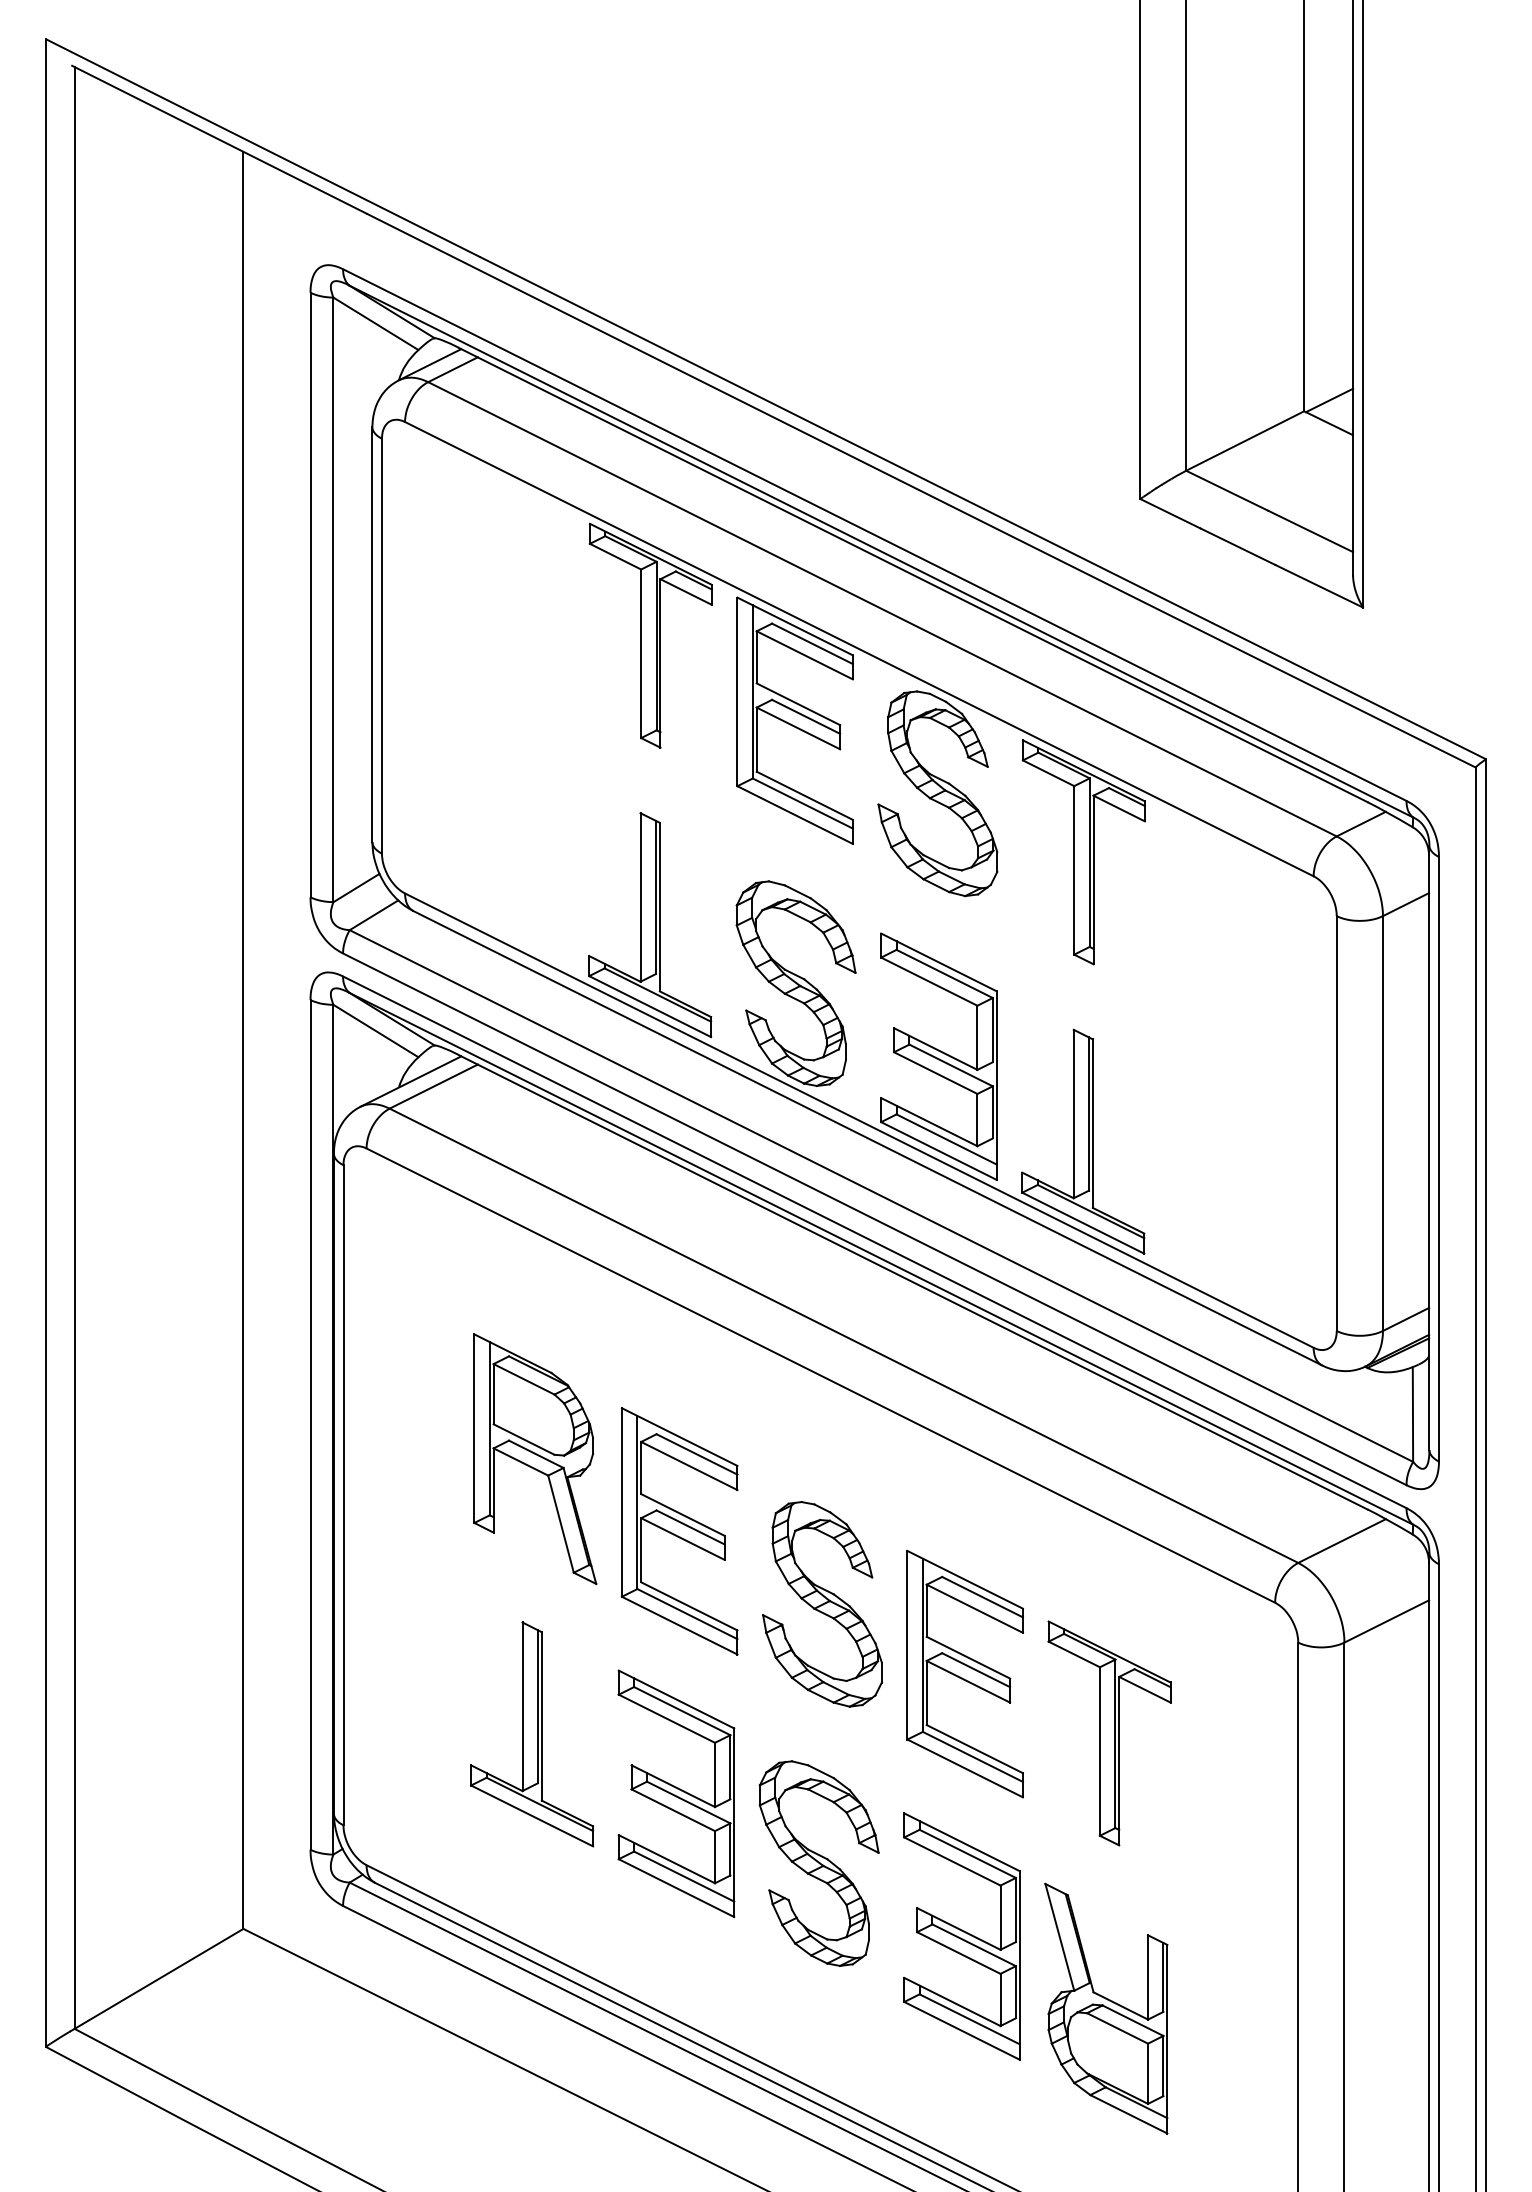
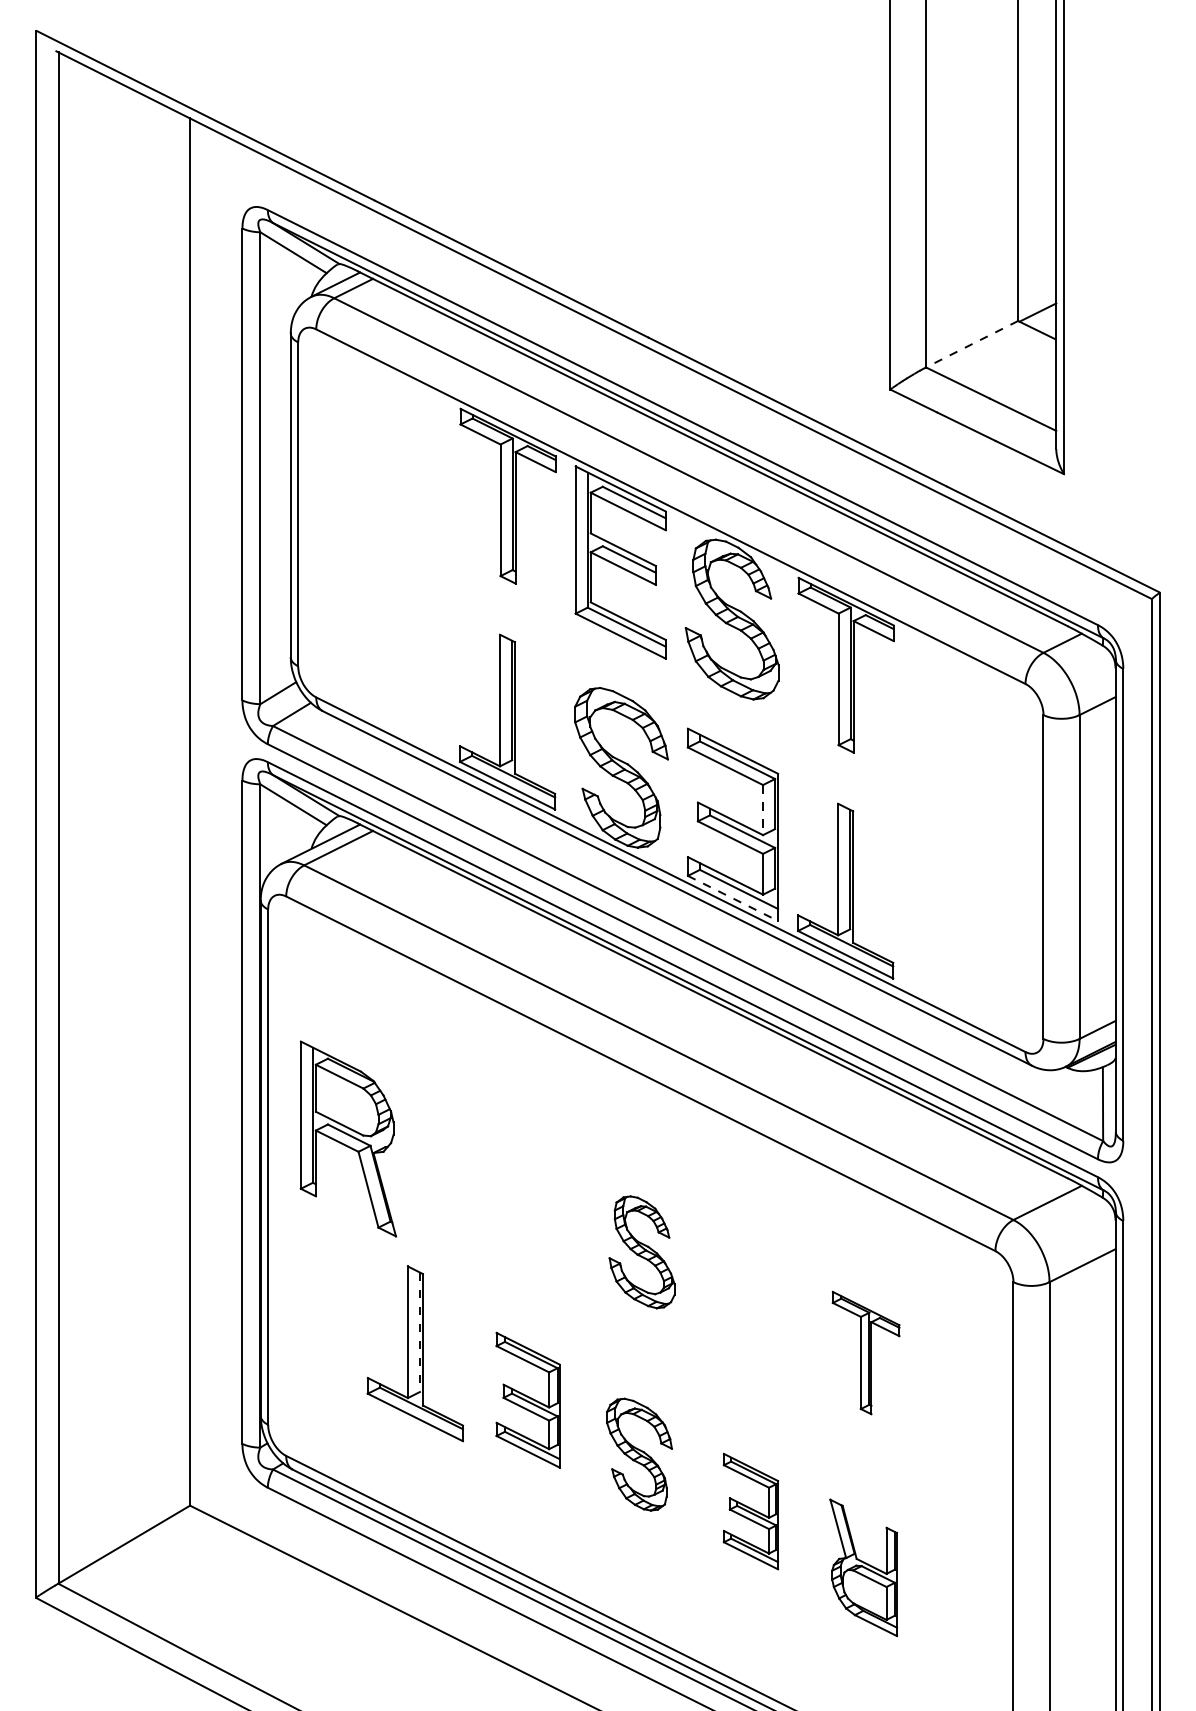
line: (1244, 441) -> (971, 344), solid -> dashed
line: (977, 1038) -> (763, 810), solid -> dashed
line: (938, 1151) -> (732, 898), solid -> dashed
part: (535, 1458) -> (348, 1138), moved
part: (679, 1531) -> (530, 1195), removed
part: (822, 1604) -> (642, 1252), size x0.7
part: (964, 1673) -> (752, 1306), removed
line: (537, 1706) -> (419, 1332), solid -> dashed
part: (1109, 1733) -> (866, 1353), size x0.7
part: (676, 1793) -> (528, 1399), size x0.7
part: (818, 1863) -> (638, 1454), size x0.7
part: (961, 1936) -> (750, 1511), size x0.6
part: (1106, 2008) -> (863, 1567), size x0.7

